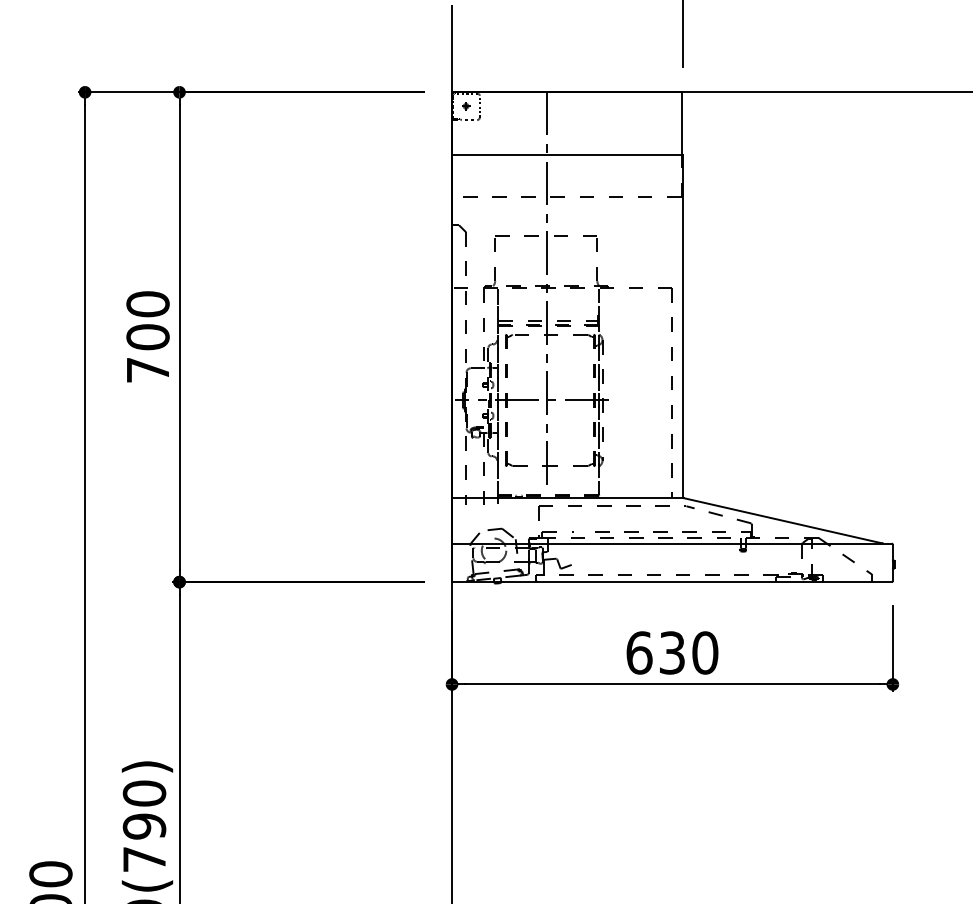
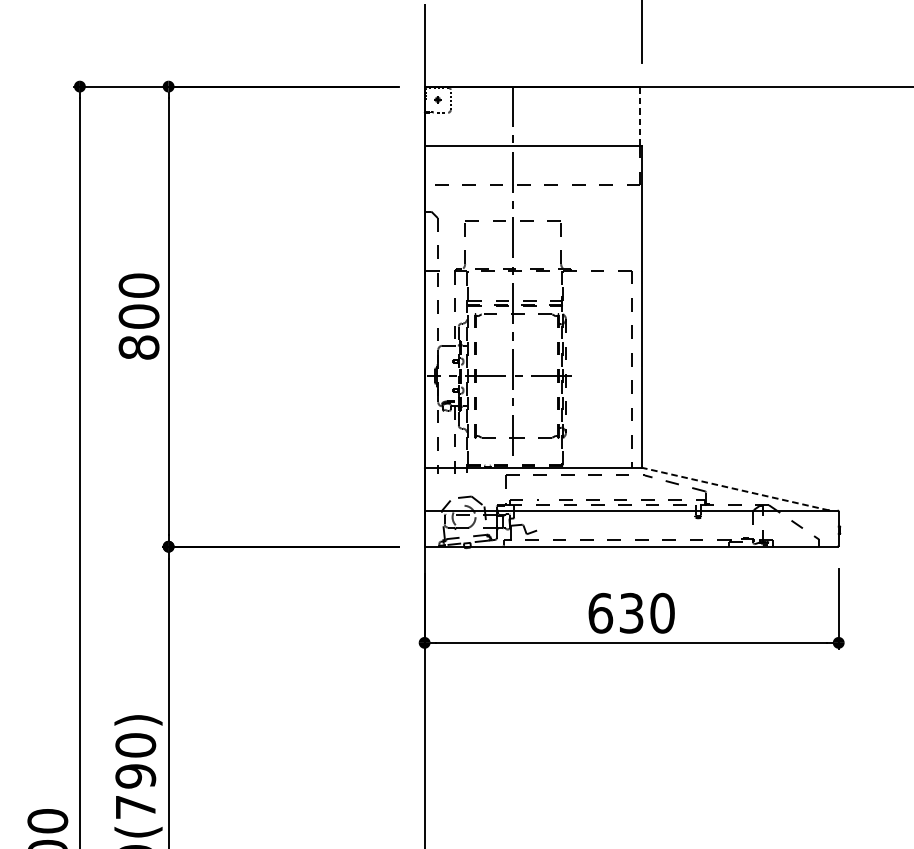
line: (681, 123) -> (640, 115), solid -> dashed
text: (147, 370) -> (138, 347), 700 -> 800
line: (783, 520) -> (736, 488), solid -> dashed

